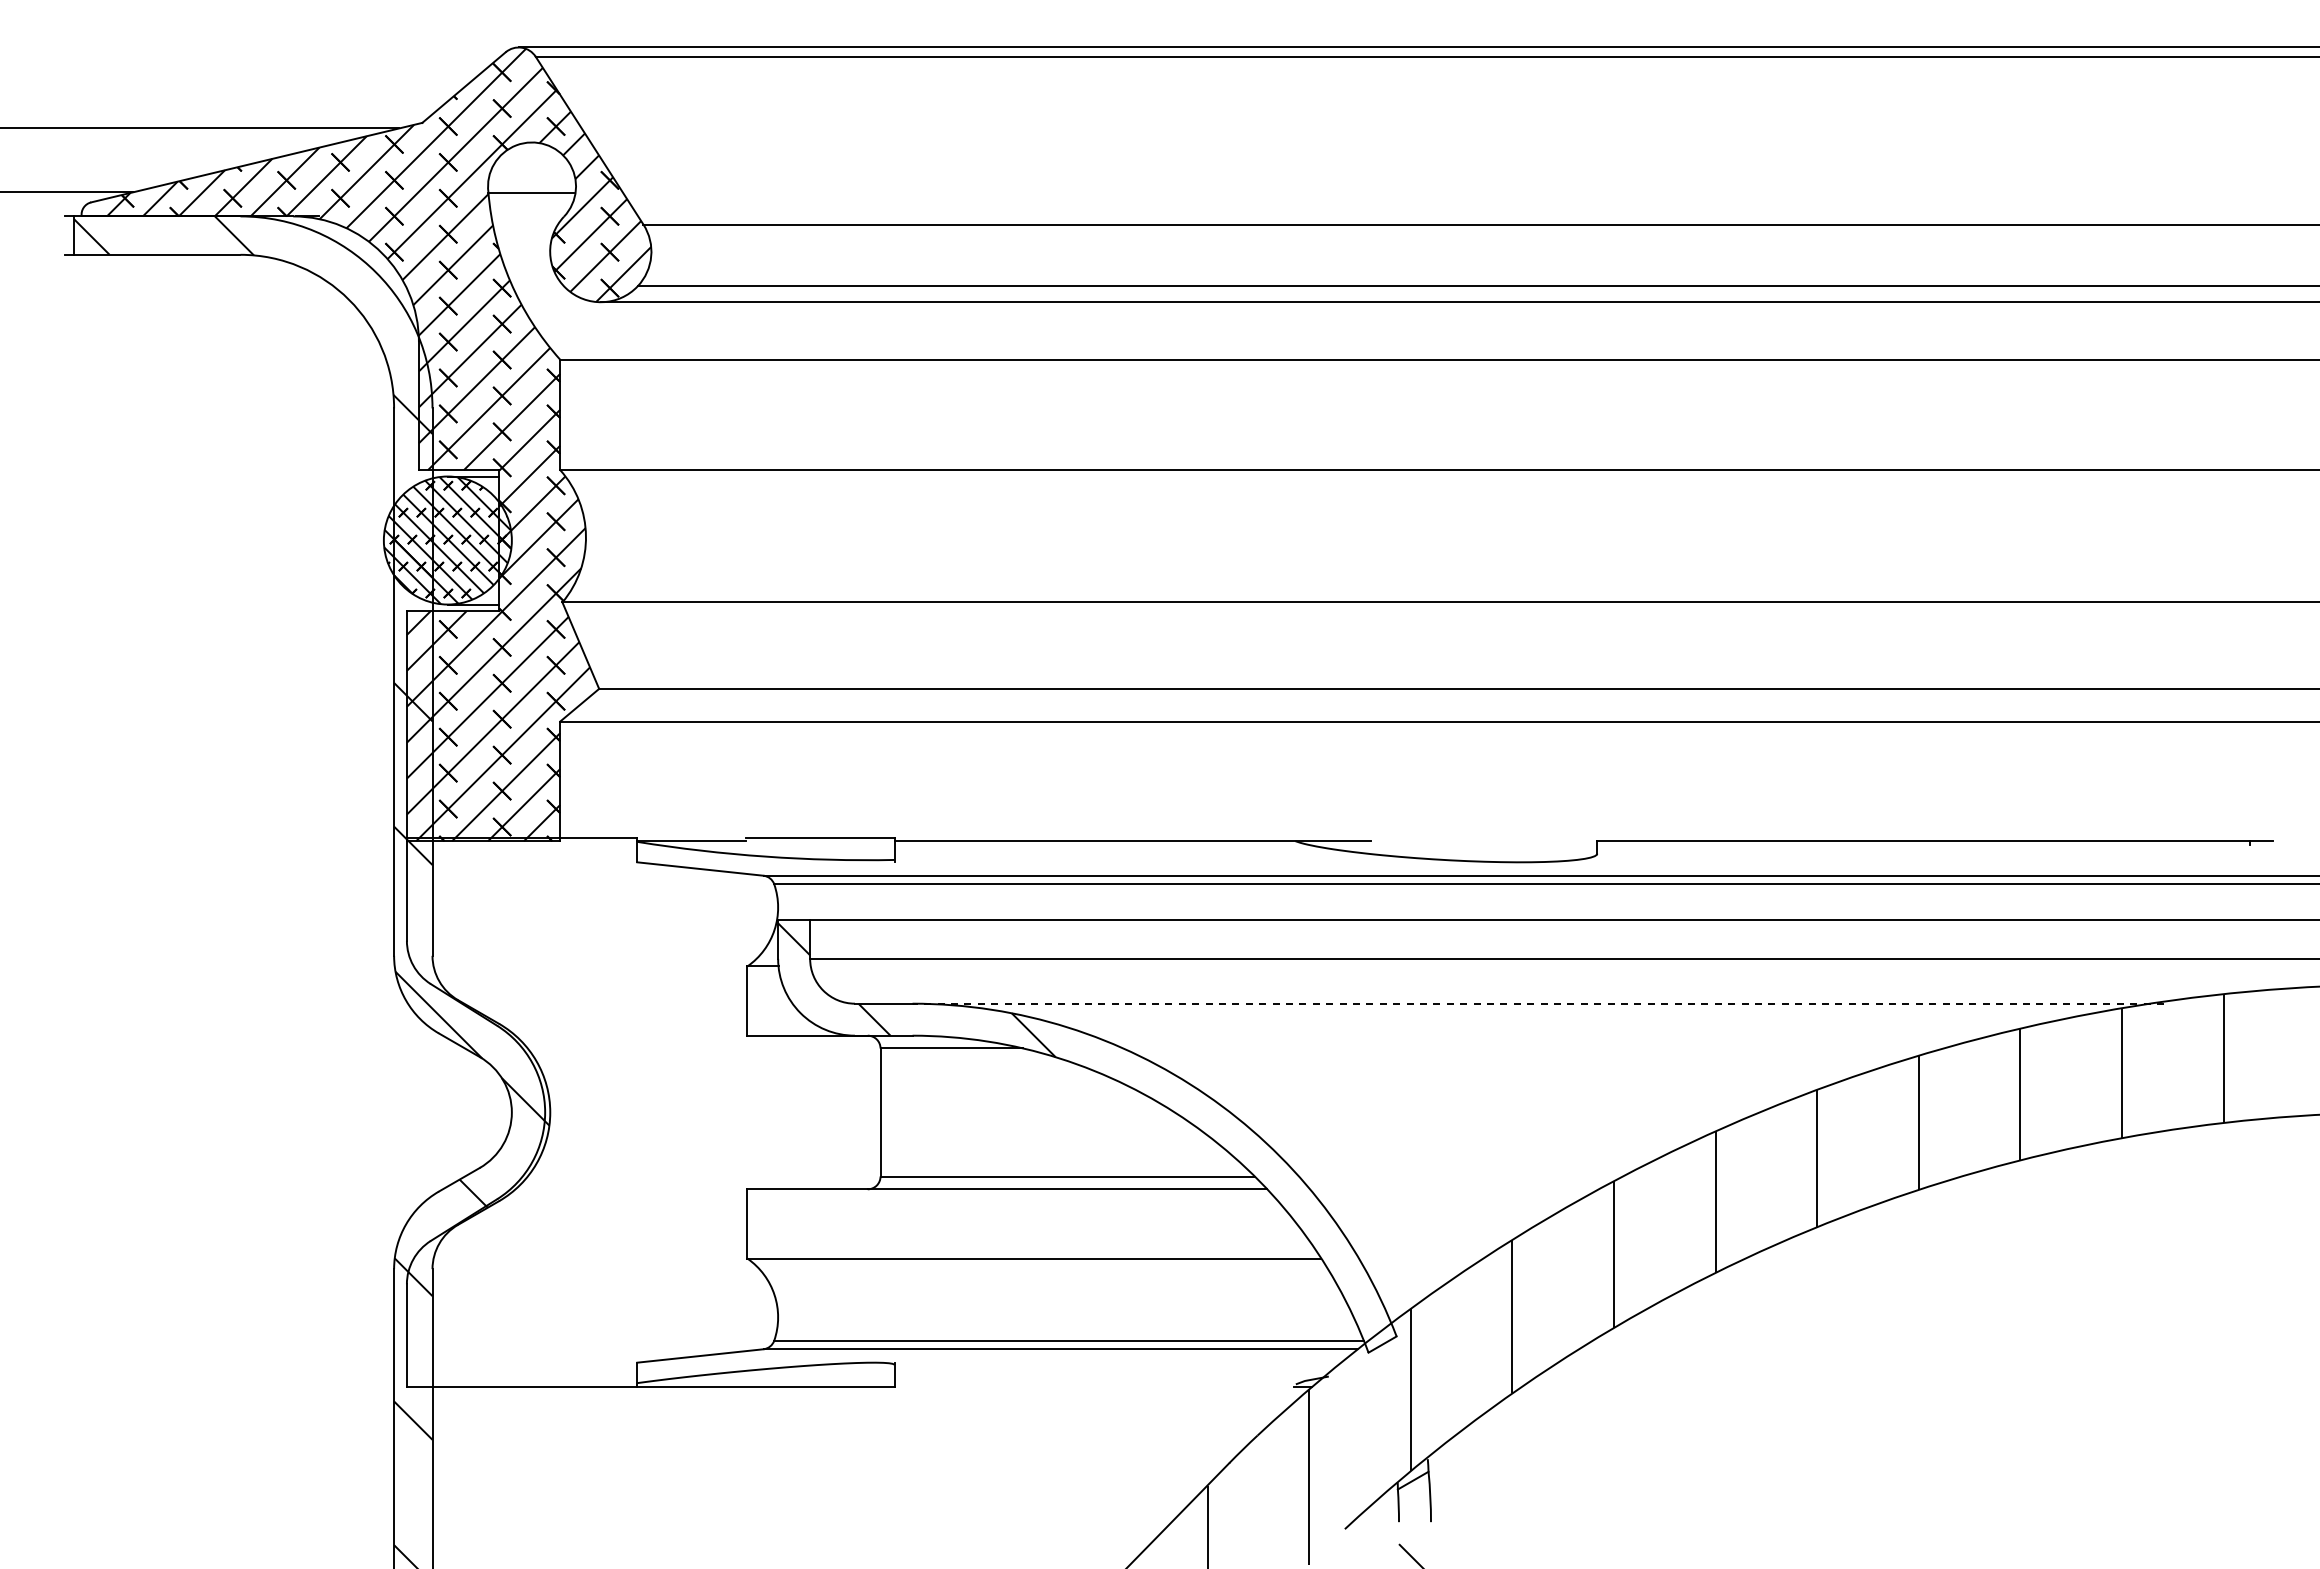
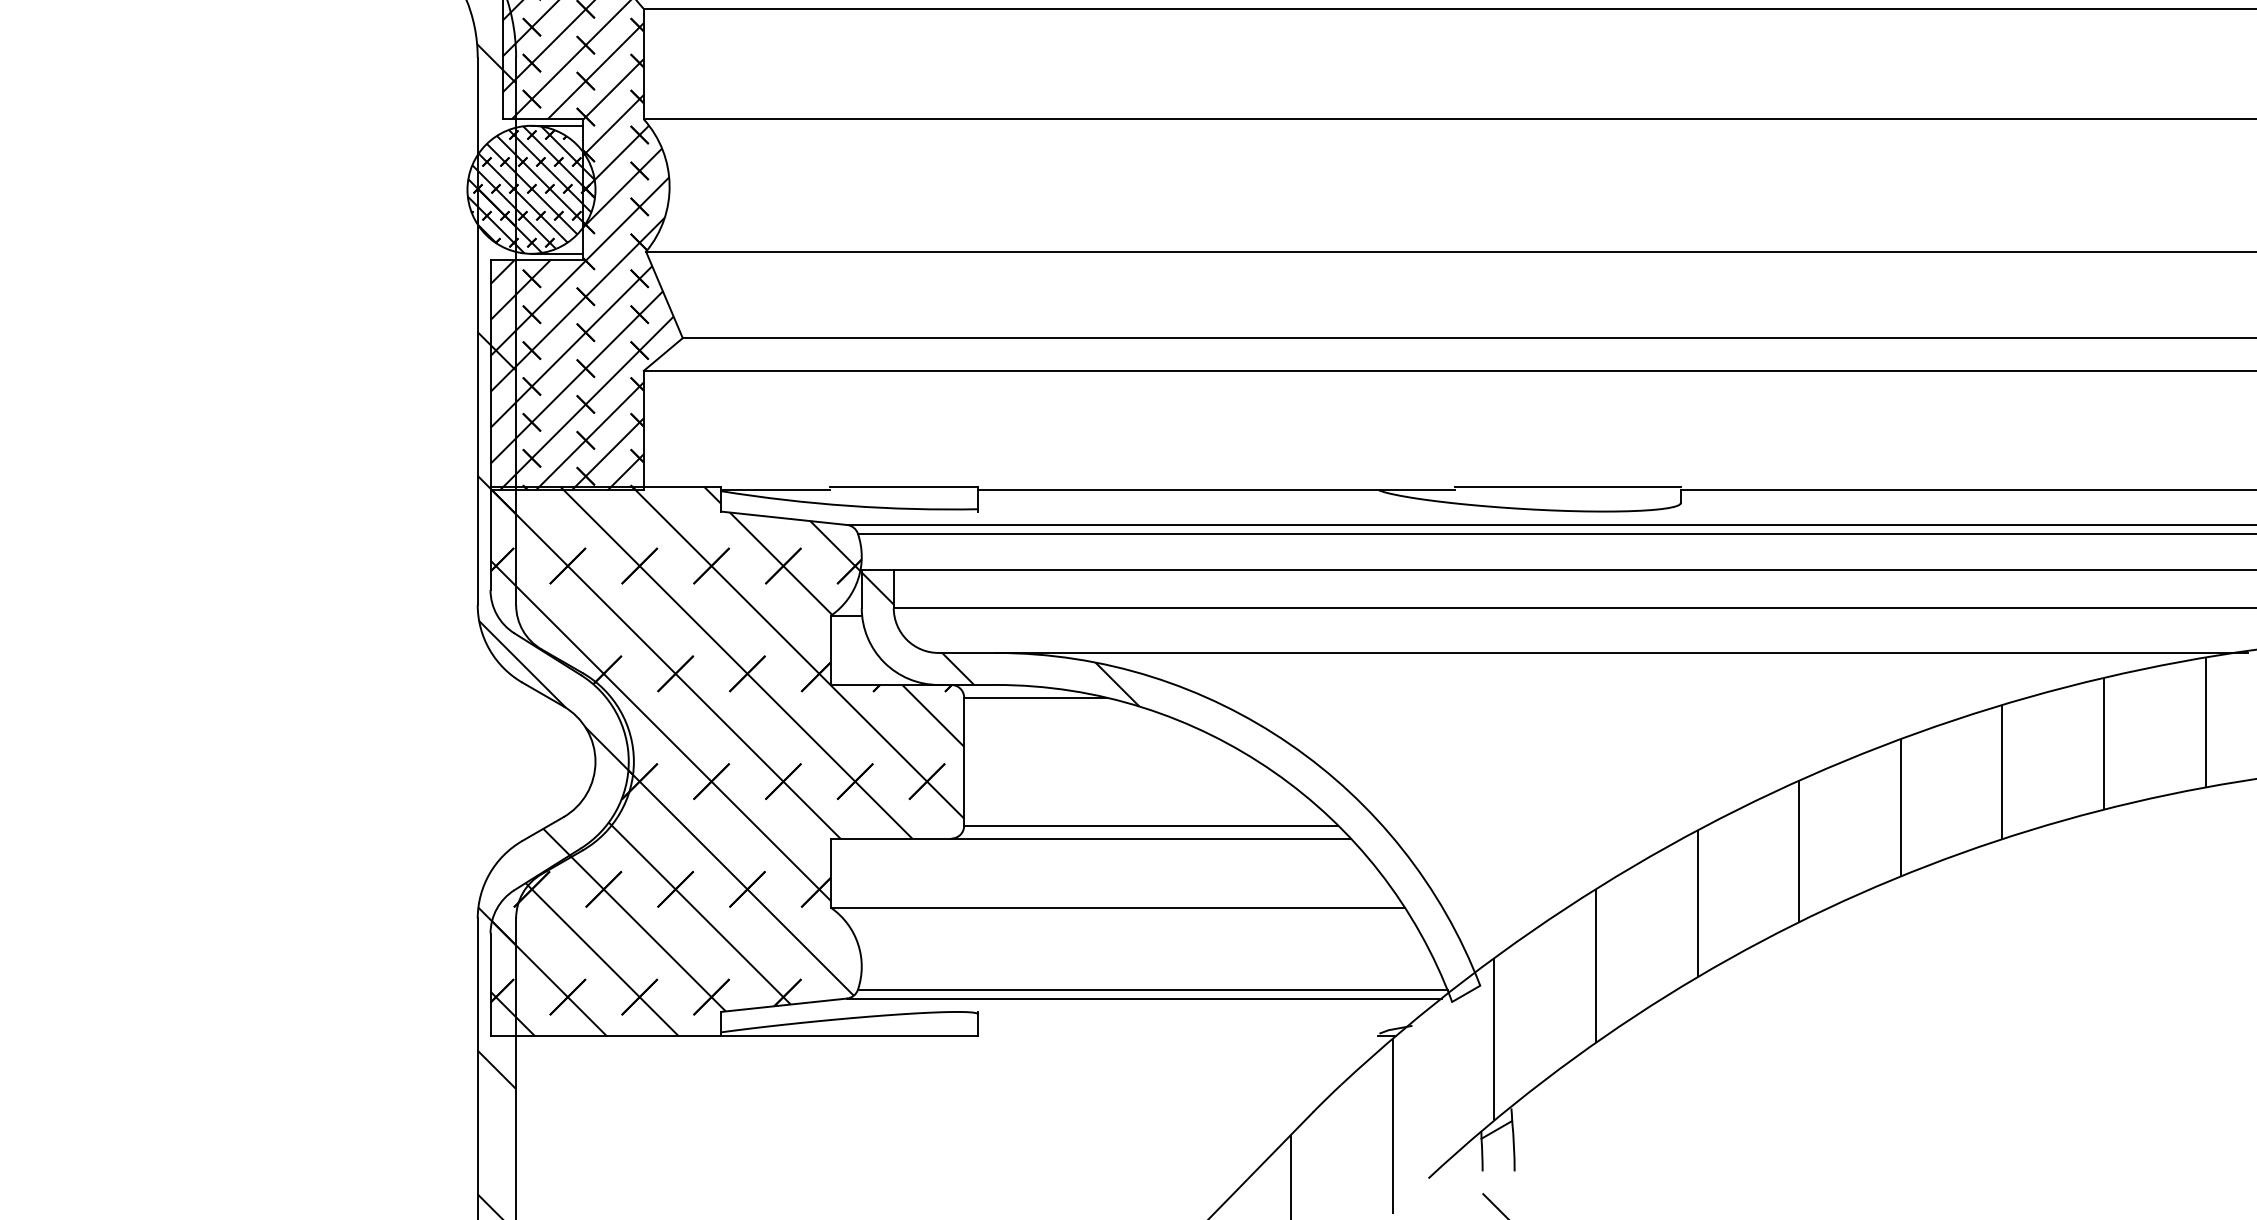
line: (1484, 837) -> (1568, 486), added
line: (1538, 1003) -> (1622, 652), dashed -> solid
hatch: (643, 1112) -> (727, 761), added

